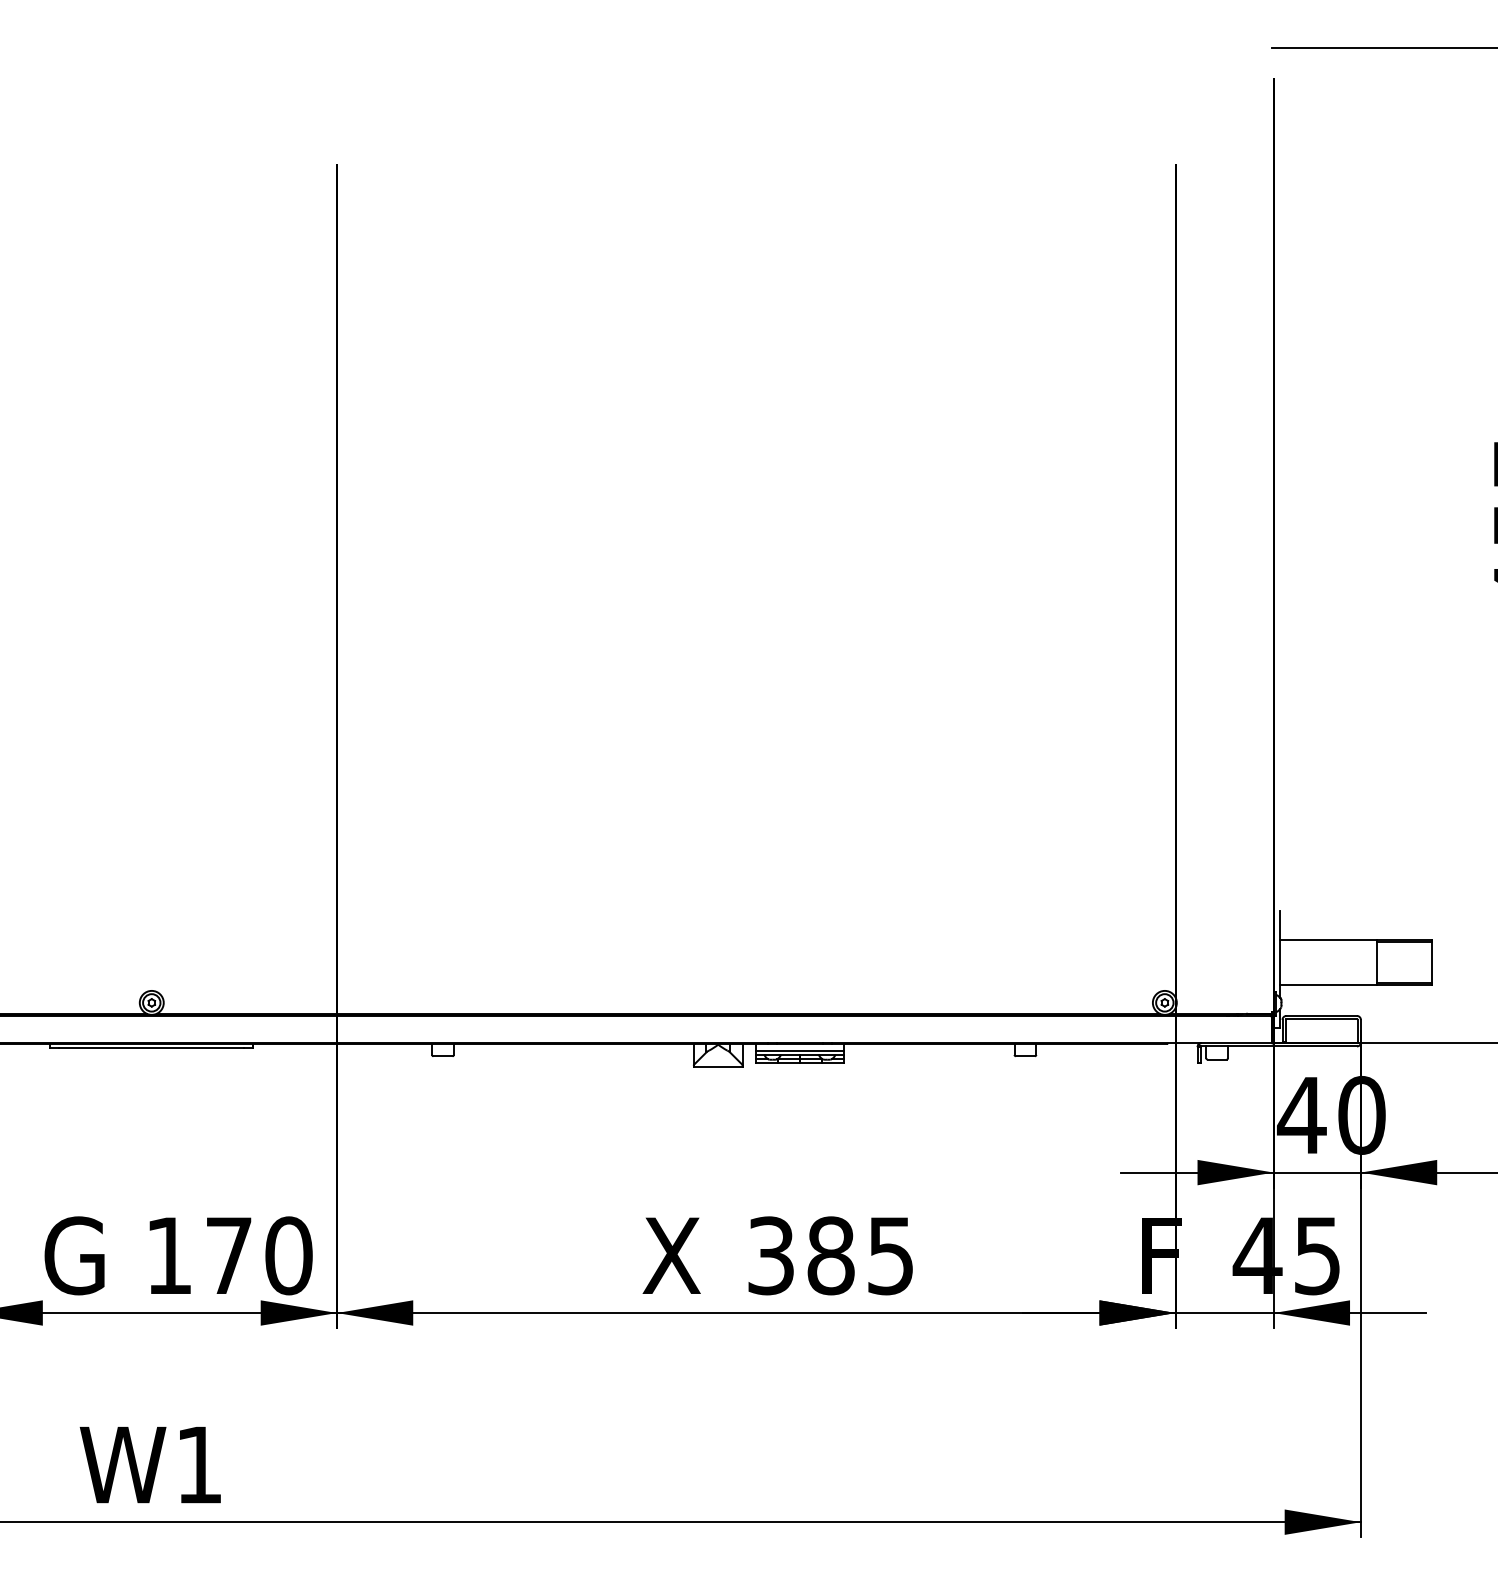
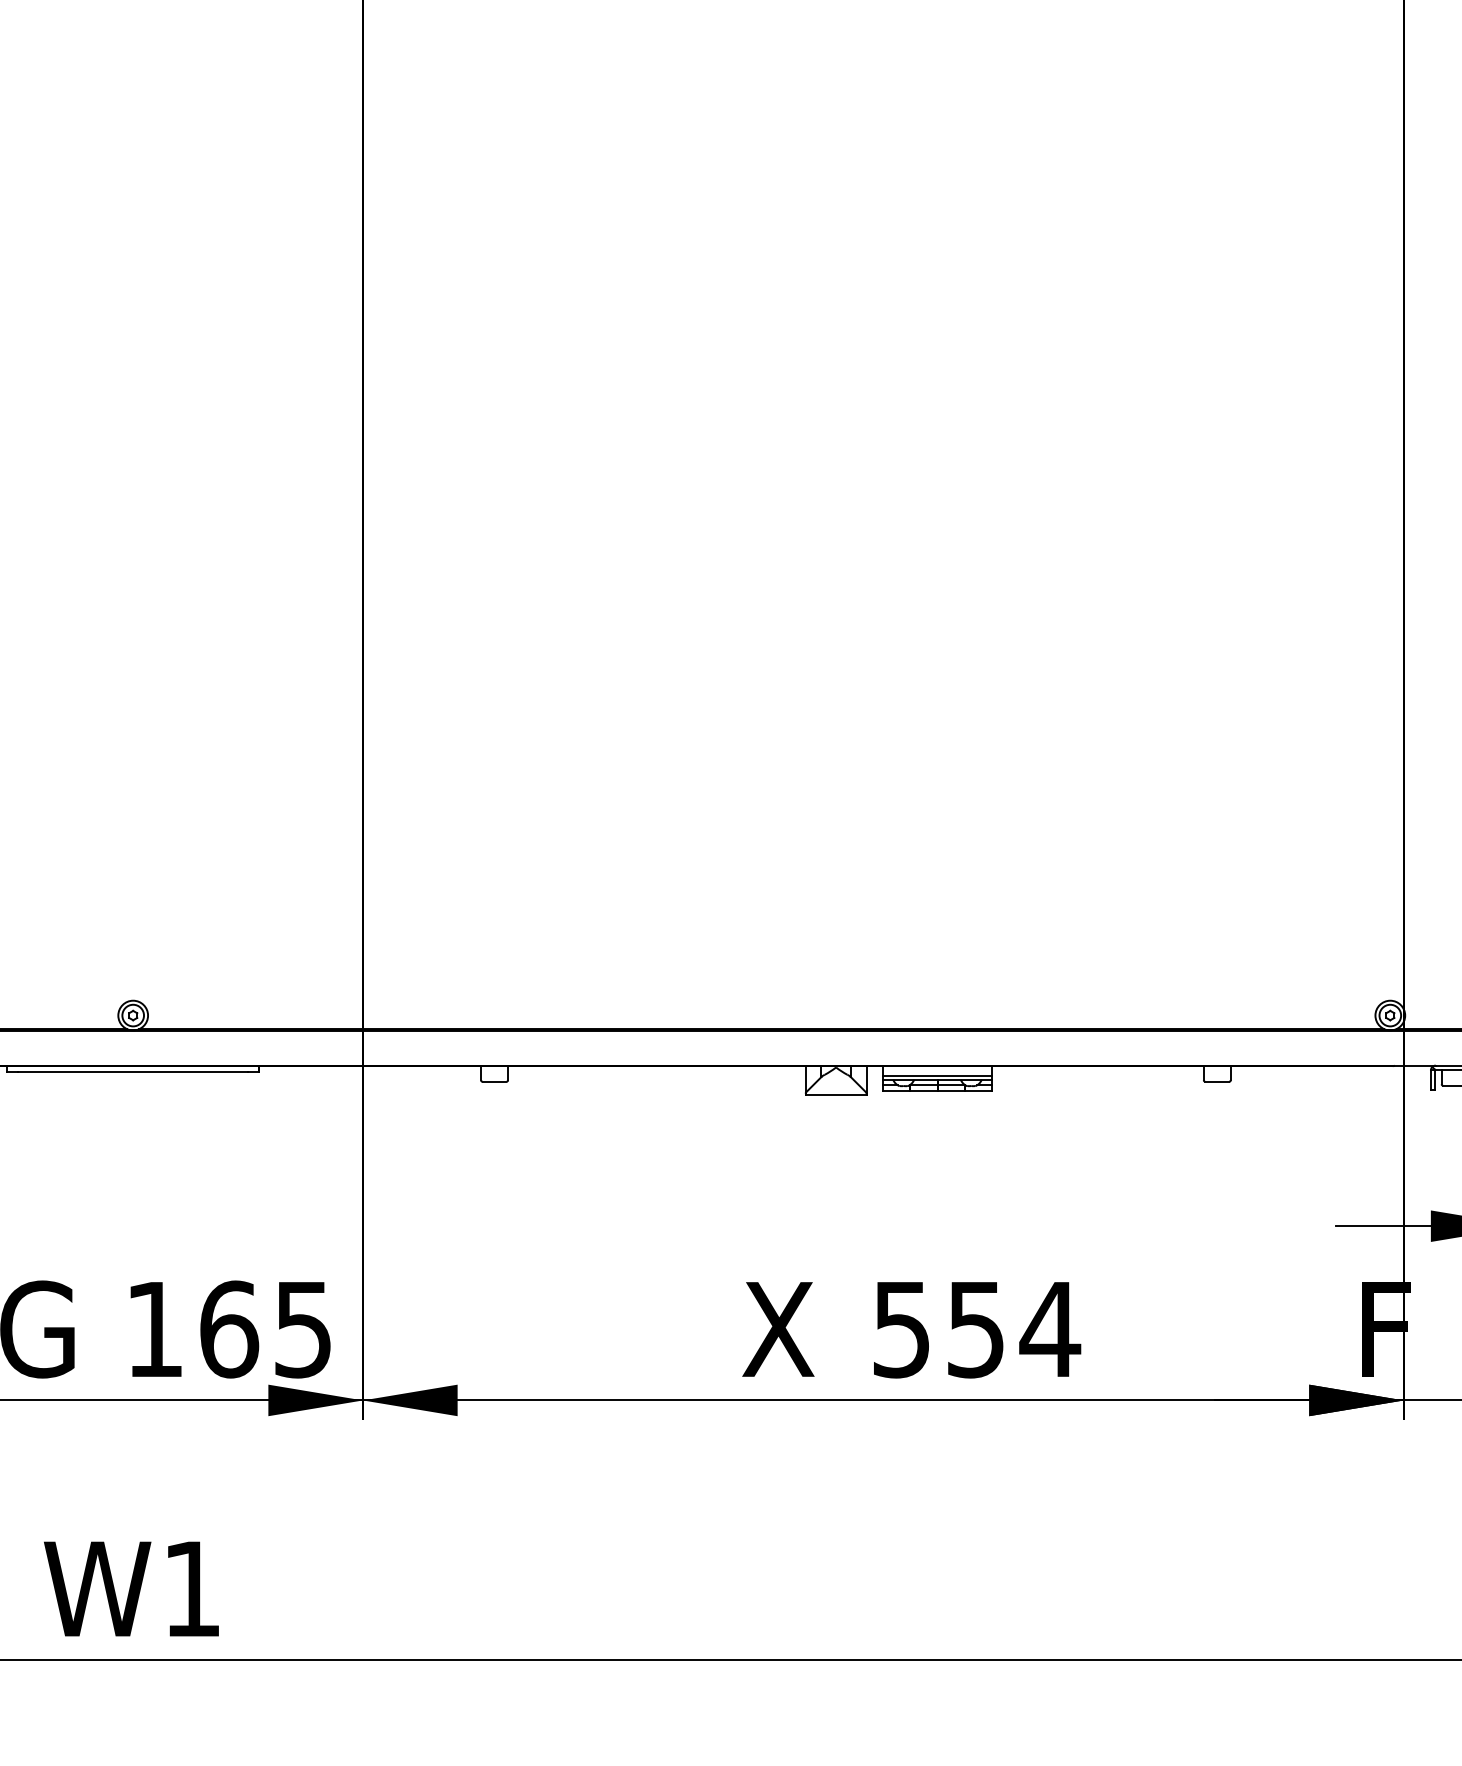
text: (259, 1255) -> (266, 1329), 170 -> 165
text: (831, 1255) -> (976, 1329), 385 -> 554

